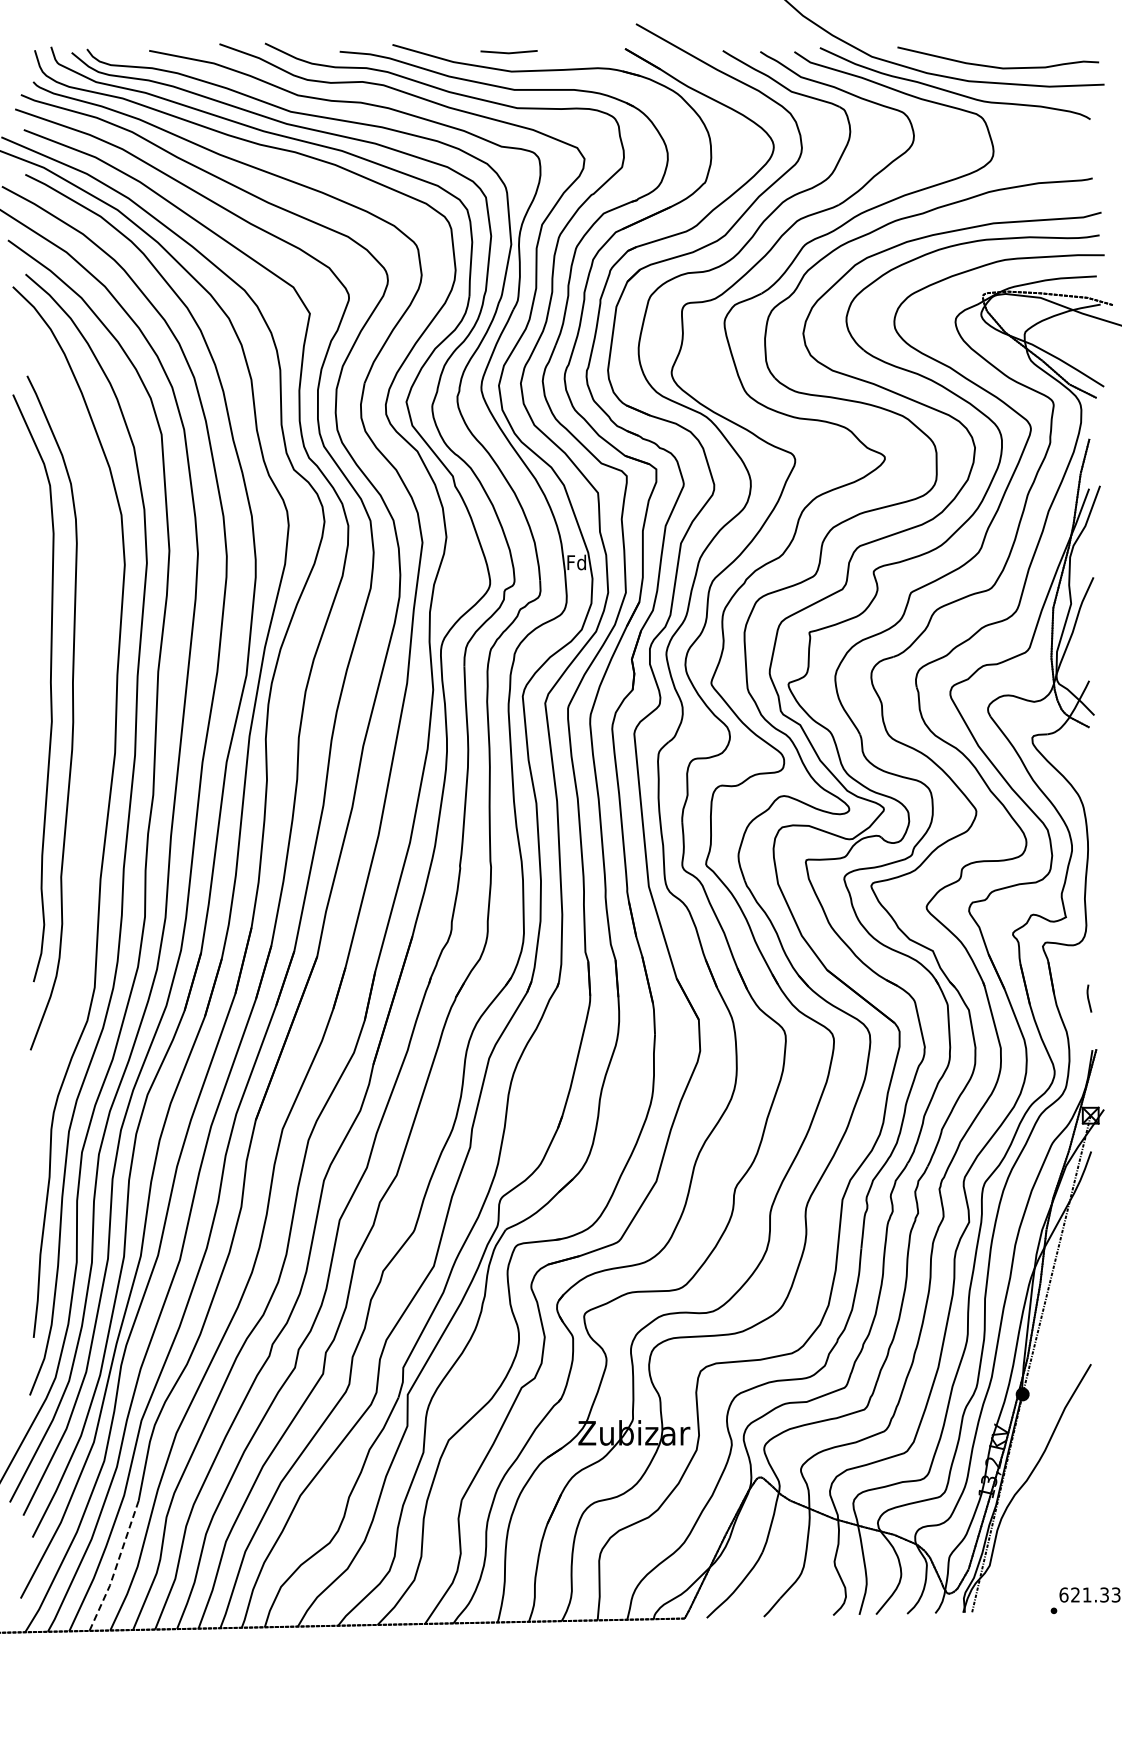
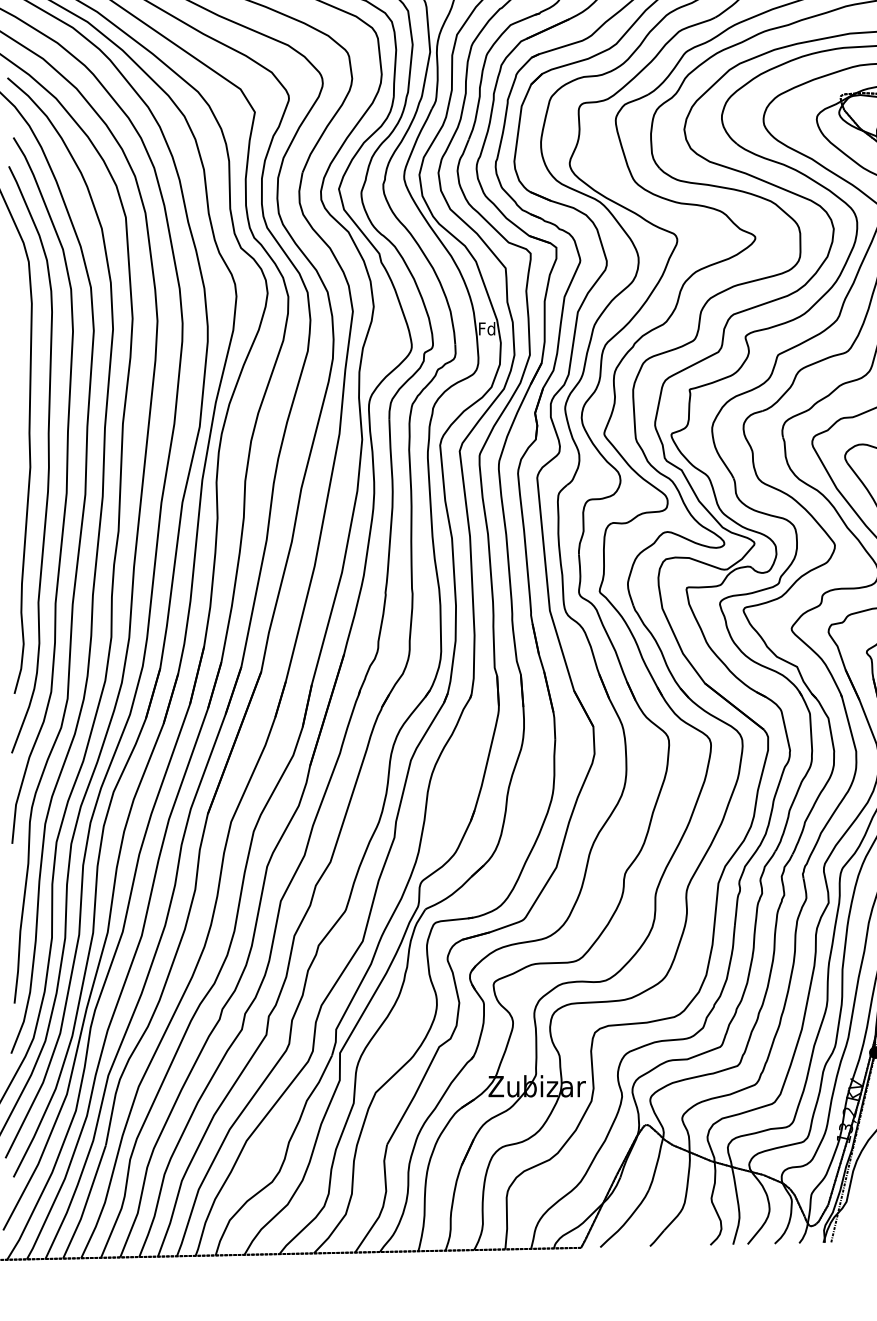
curve: (92, 748) -> (65, 490), added
line: (116, 1567) -> (86, 1203), dashed -> solid

